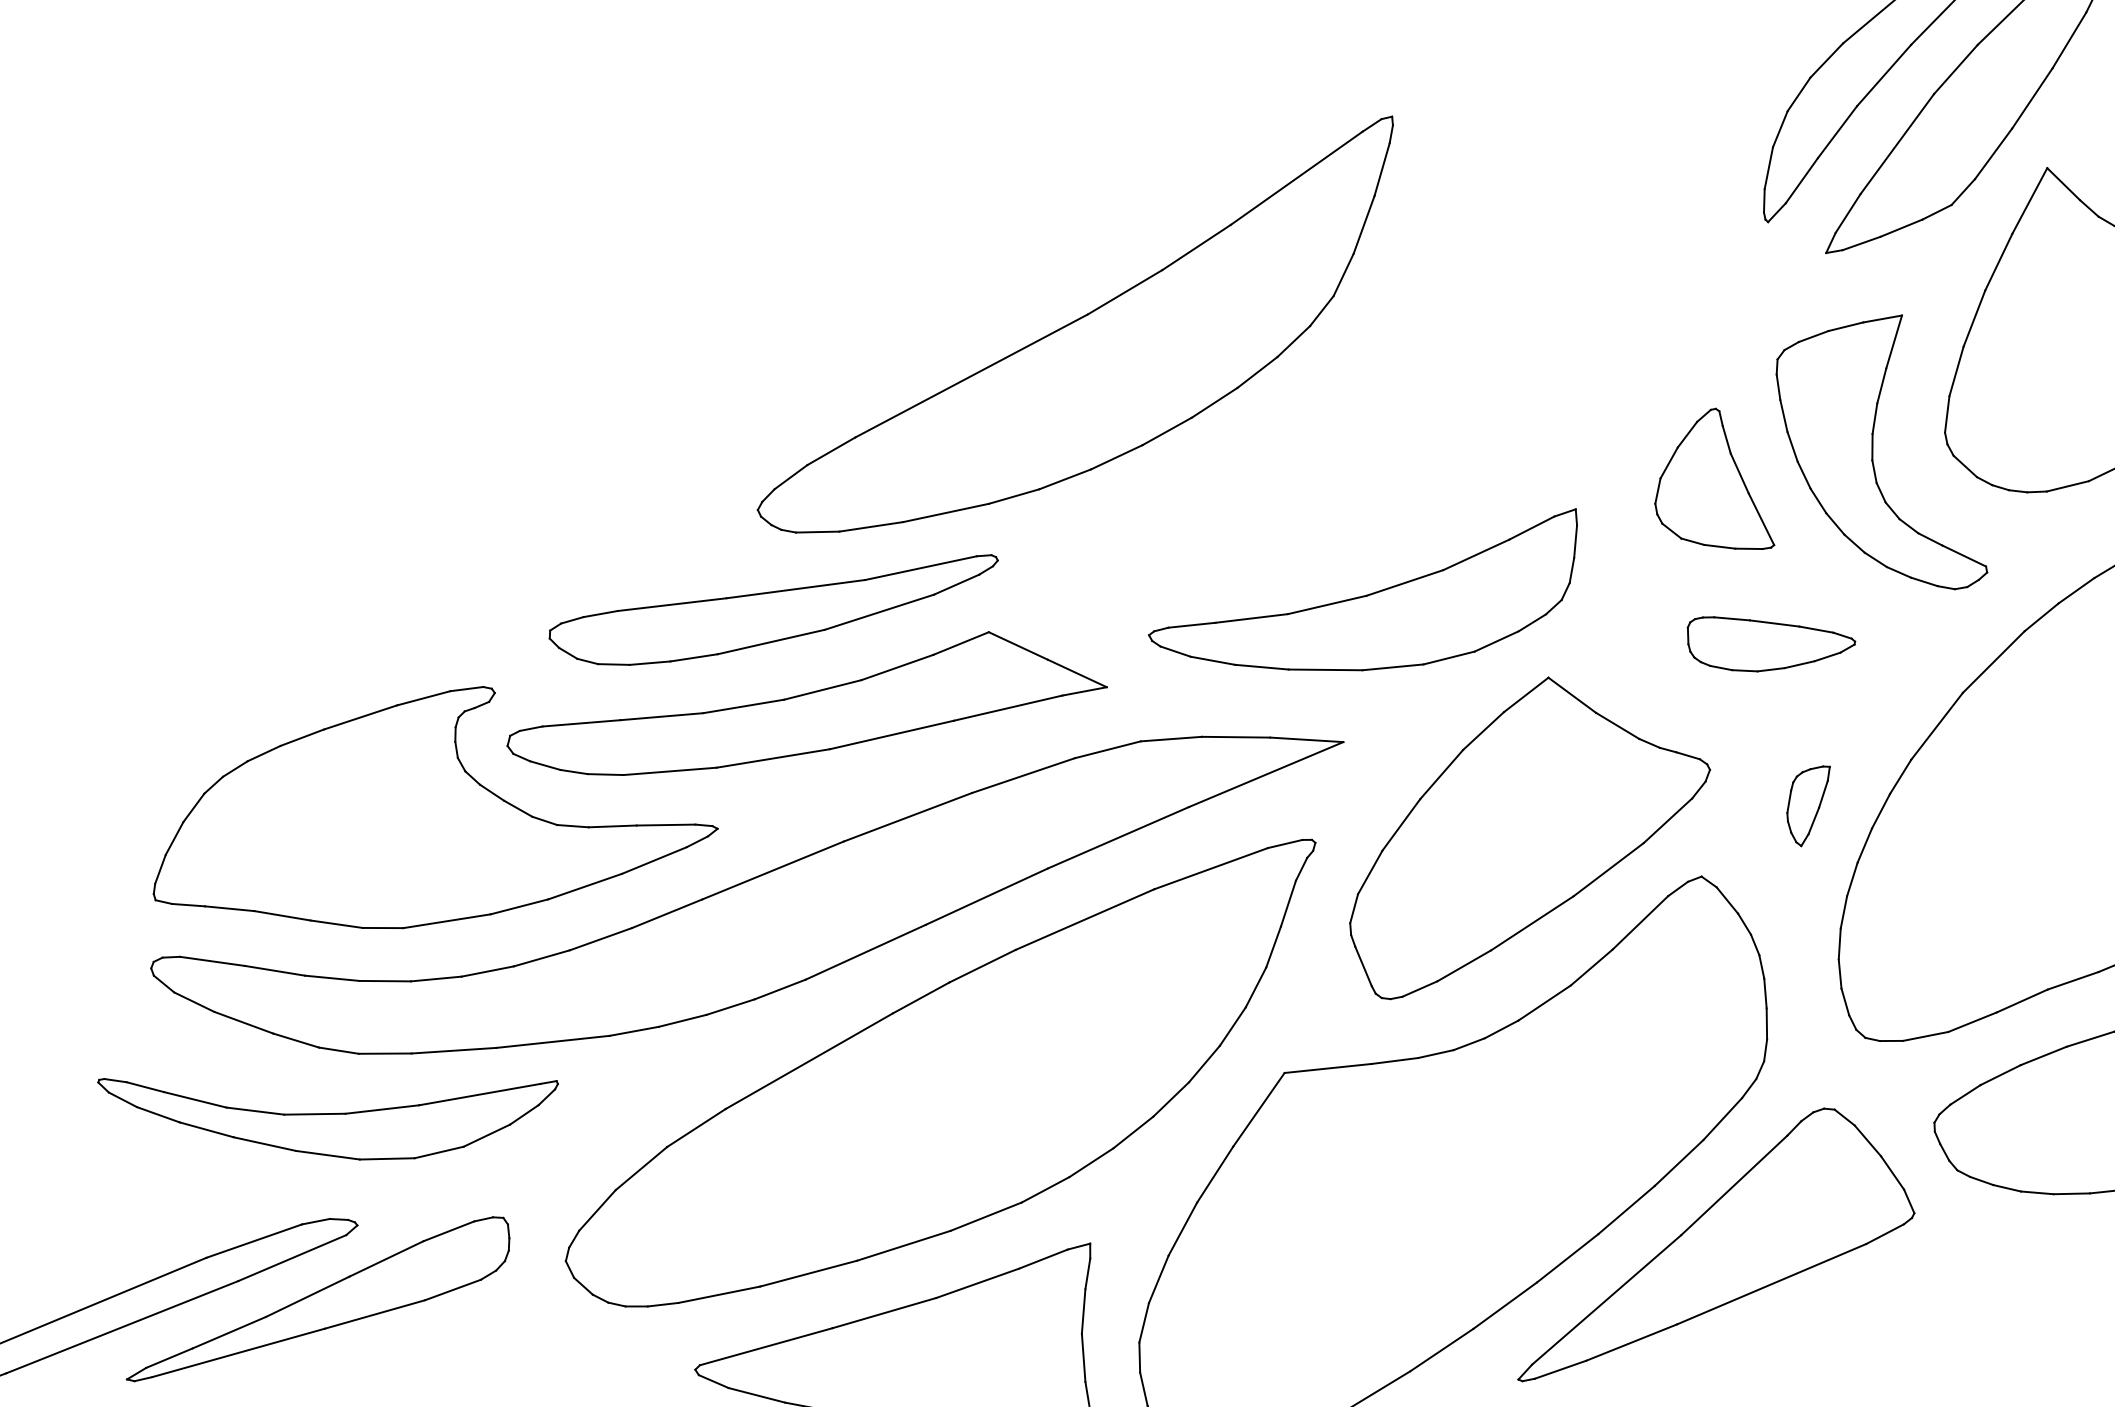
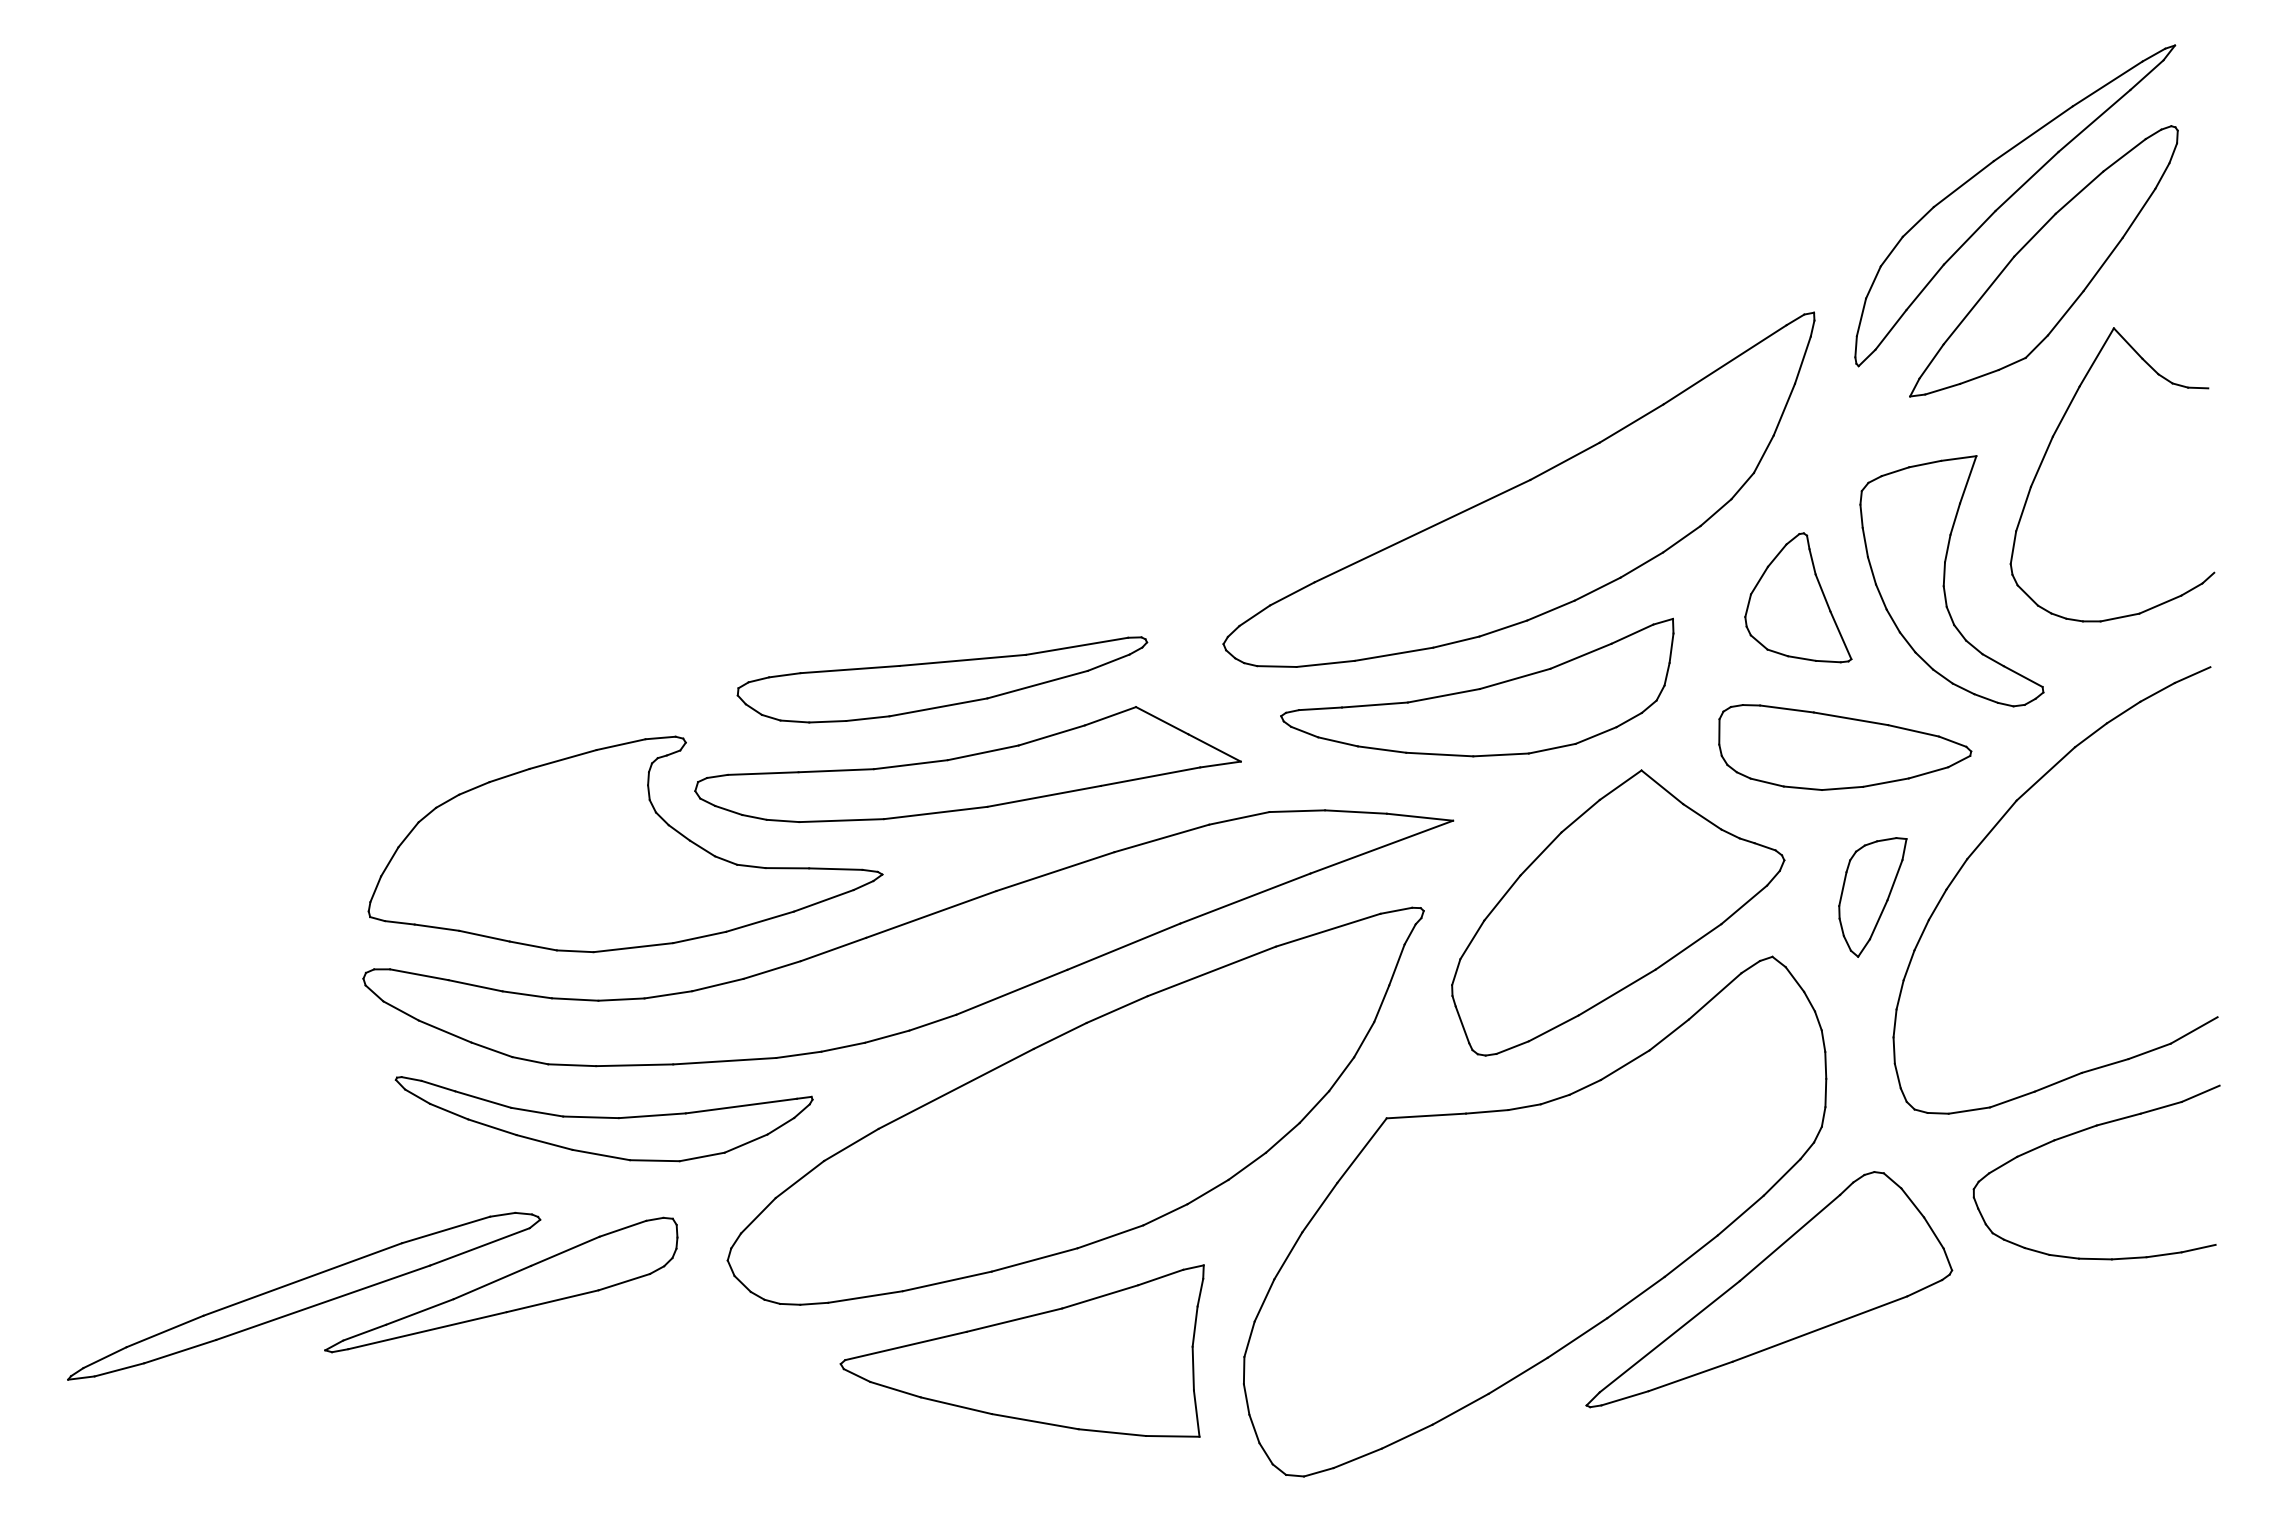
part: (1075, 325) -> (1518, 489), moved
part: (1771, 642) -> (1845, 747), size x1.67
part: (1808, 806) -> (1872, 897), size x1.67
part: (328, 1115) -> (603, 1119), moved

